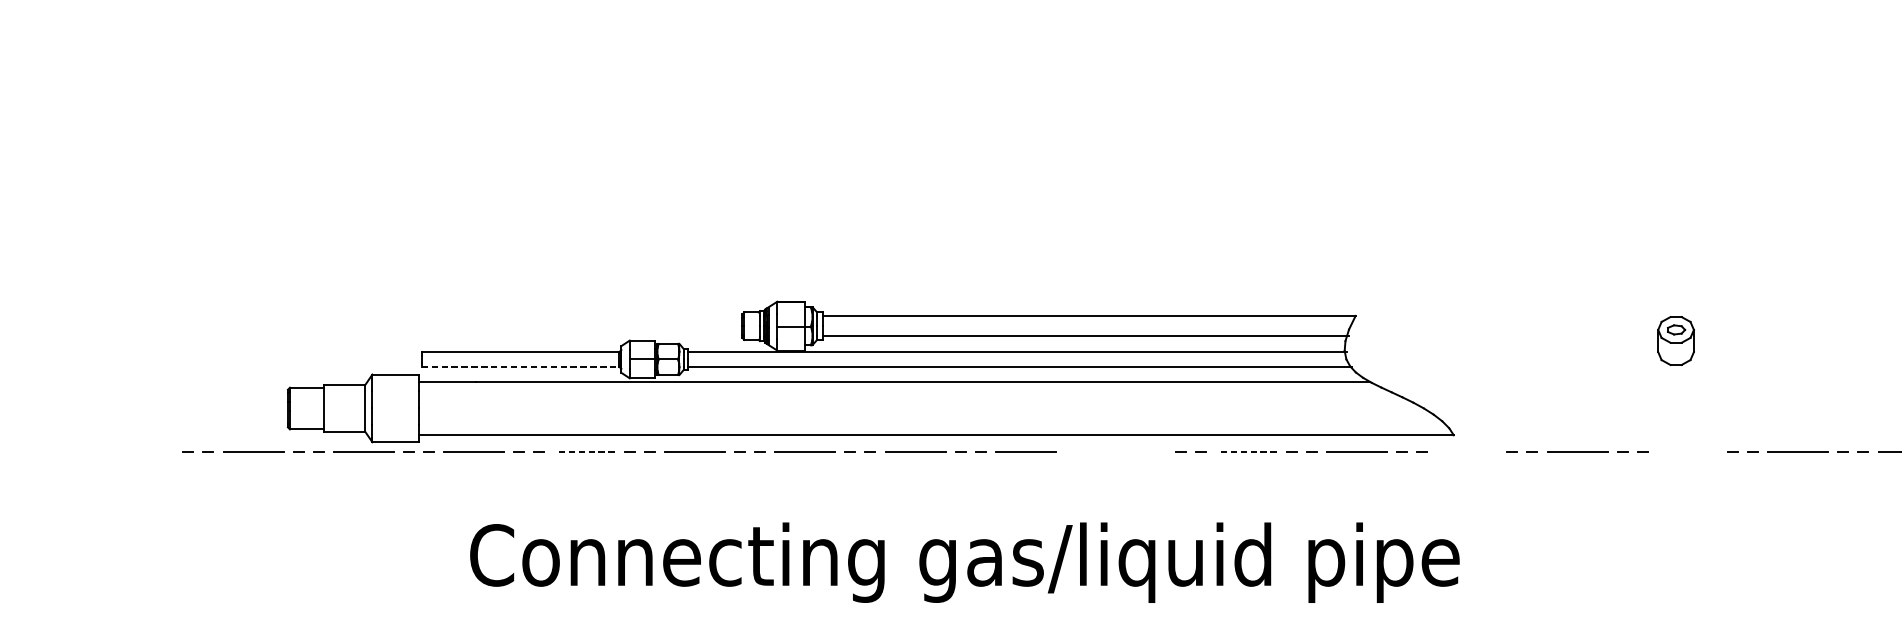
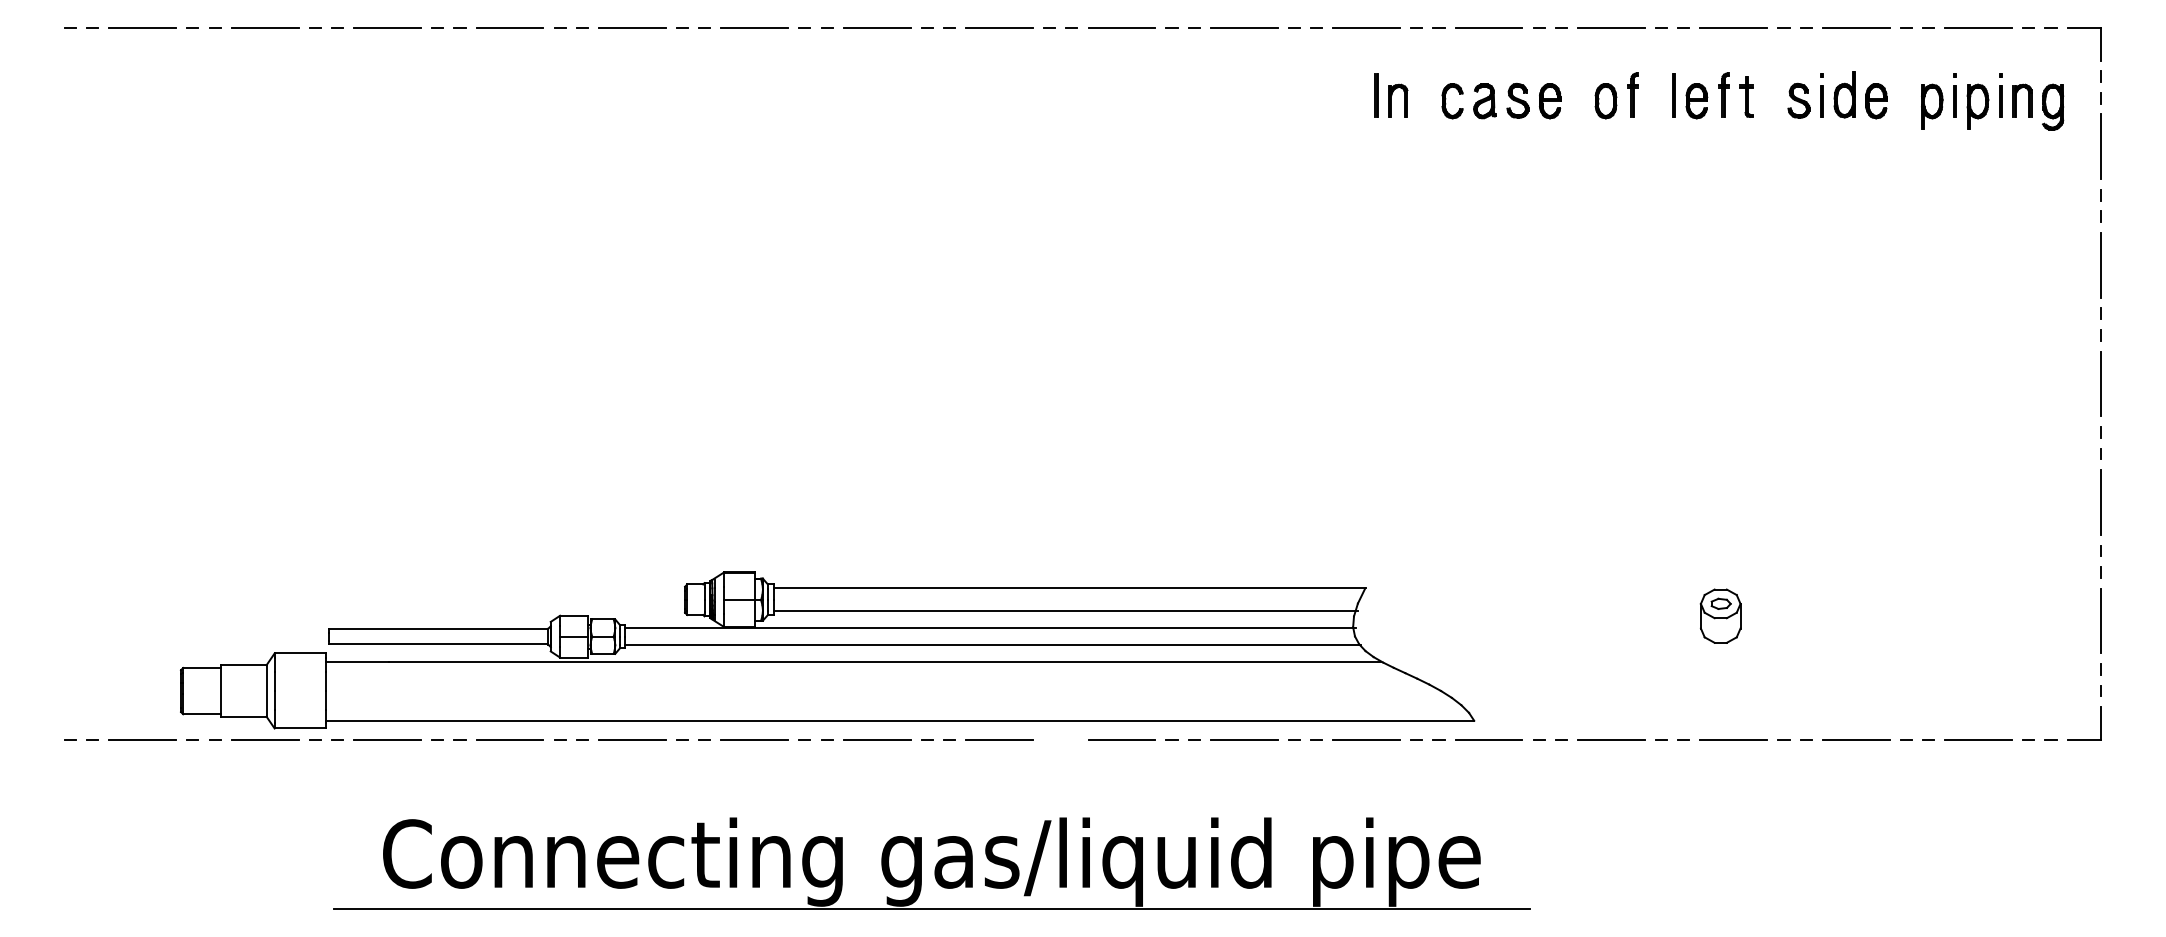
line: (520, 366) -> (438, 644), dashed -> solid
line: (584, 452) -> (509, 739), dashed -> solid
line: (1135, 452) -> (1121, 739), added
line: (1245, 452) -> (1243, 739), dashed -> solid
line: (1466, 452) -> (1488, 739), added
line: (1687, 452) -> (1733, 739), added
line: (964, 604) -> (931, 908), added

